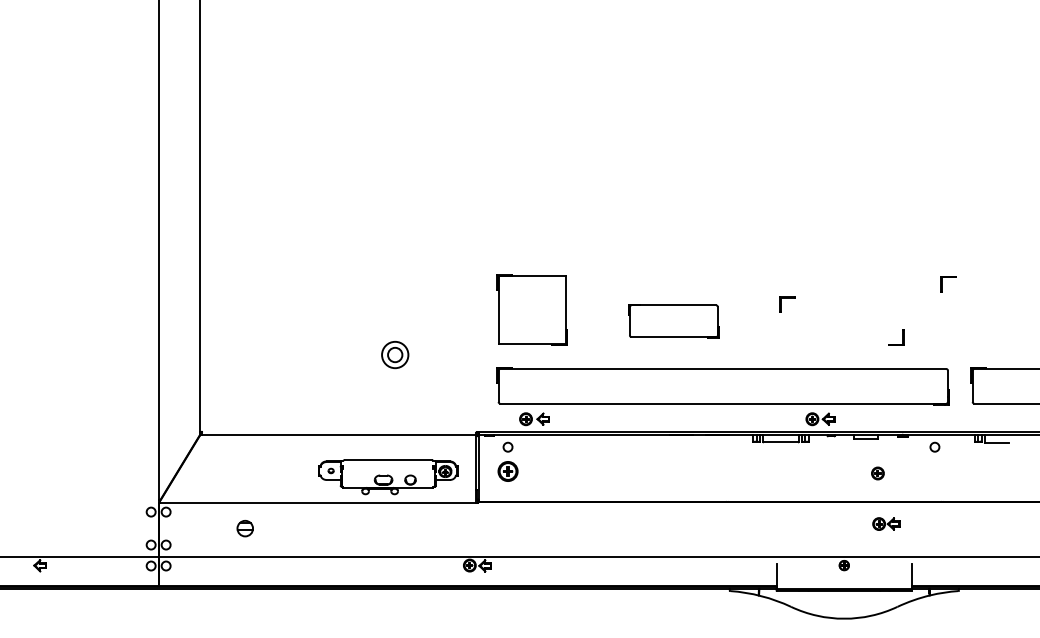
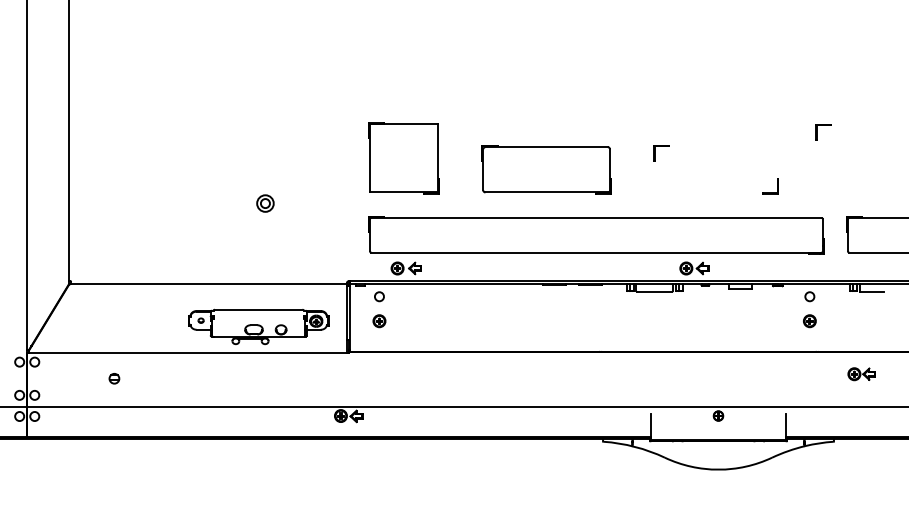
part: (673, 320) -> (546, 168), size x1.43
part: (394, 354) -> (264, 203), size x0.62
part: (507, 471) -> (378, 321), size x0.62
part: (877, 473) -> (809, 321), moved
part: (886, 523) -> (861, 373), moved
part: (244, 528) -> (113, 378), size x0.62

